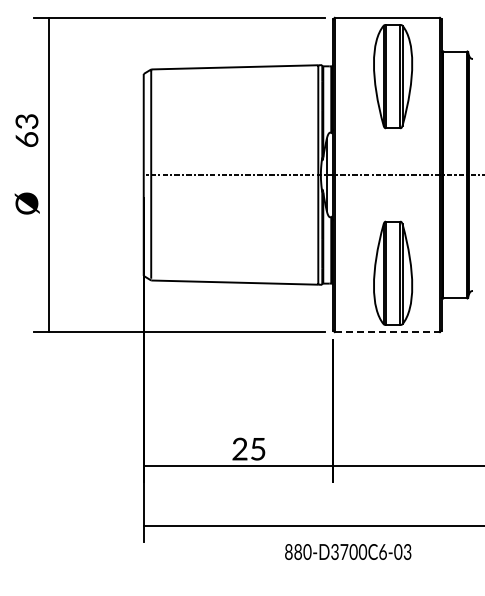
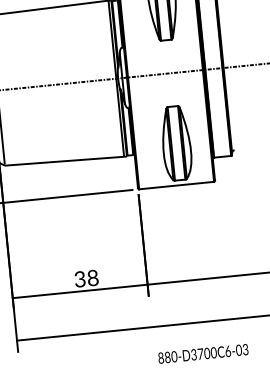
line: (387, 332) -> (176, 185), dashed -> solid
text: (248, 448) -> (86, 278), 25 -> 38
text: (348, 551) -> (203, 353), moved

